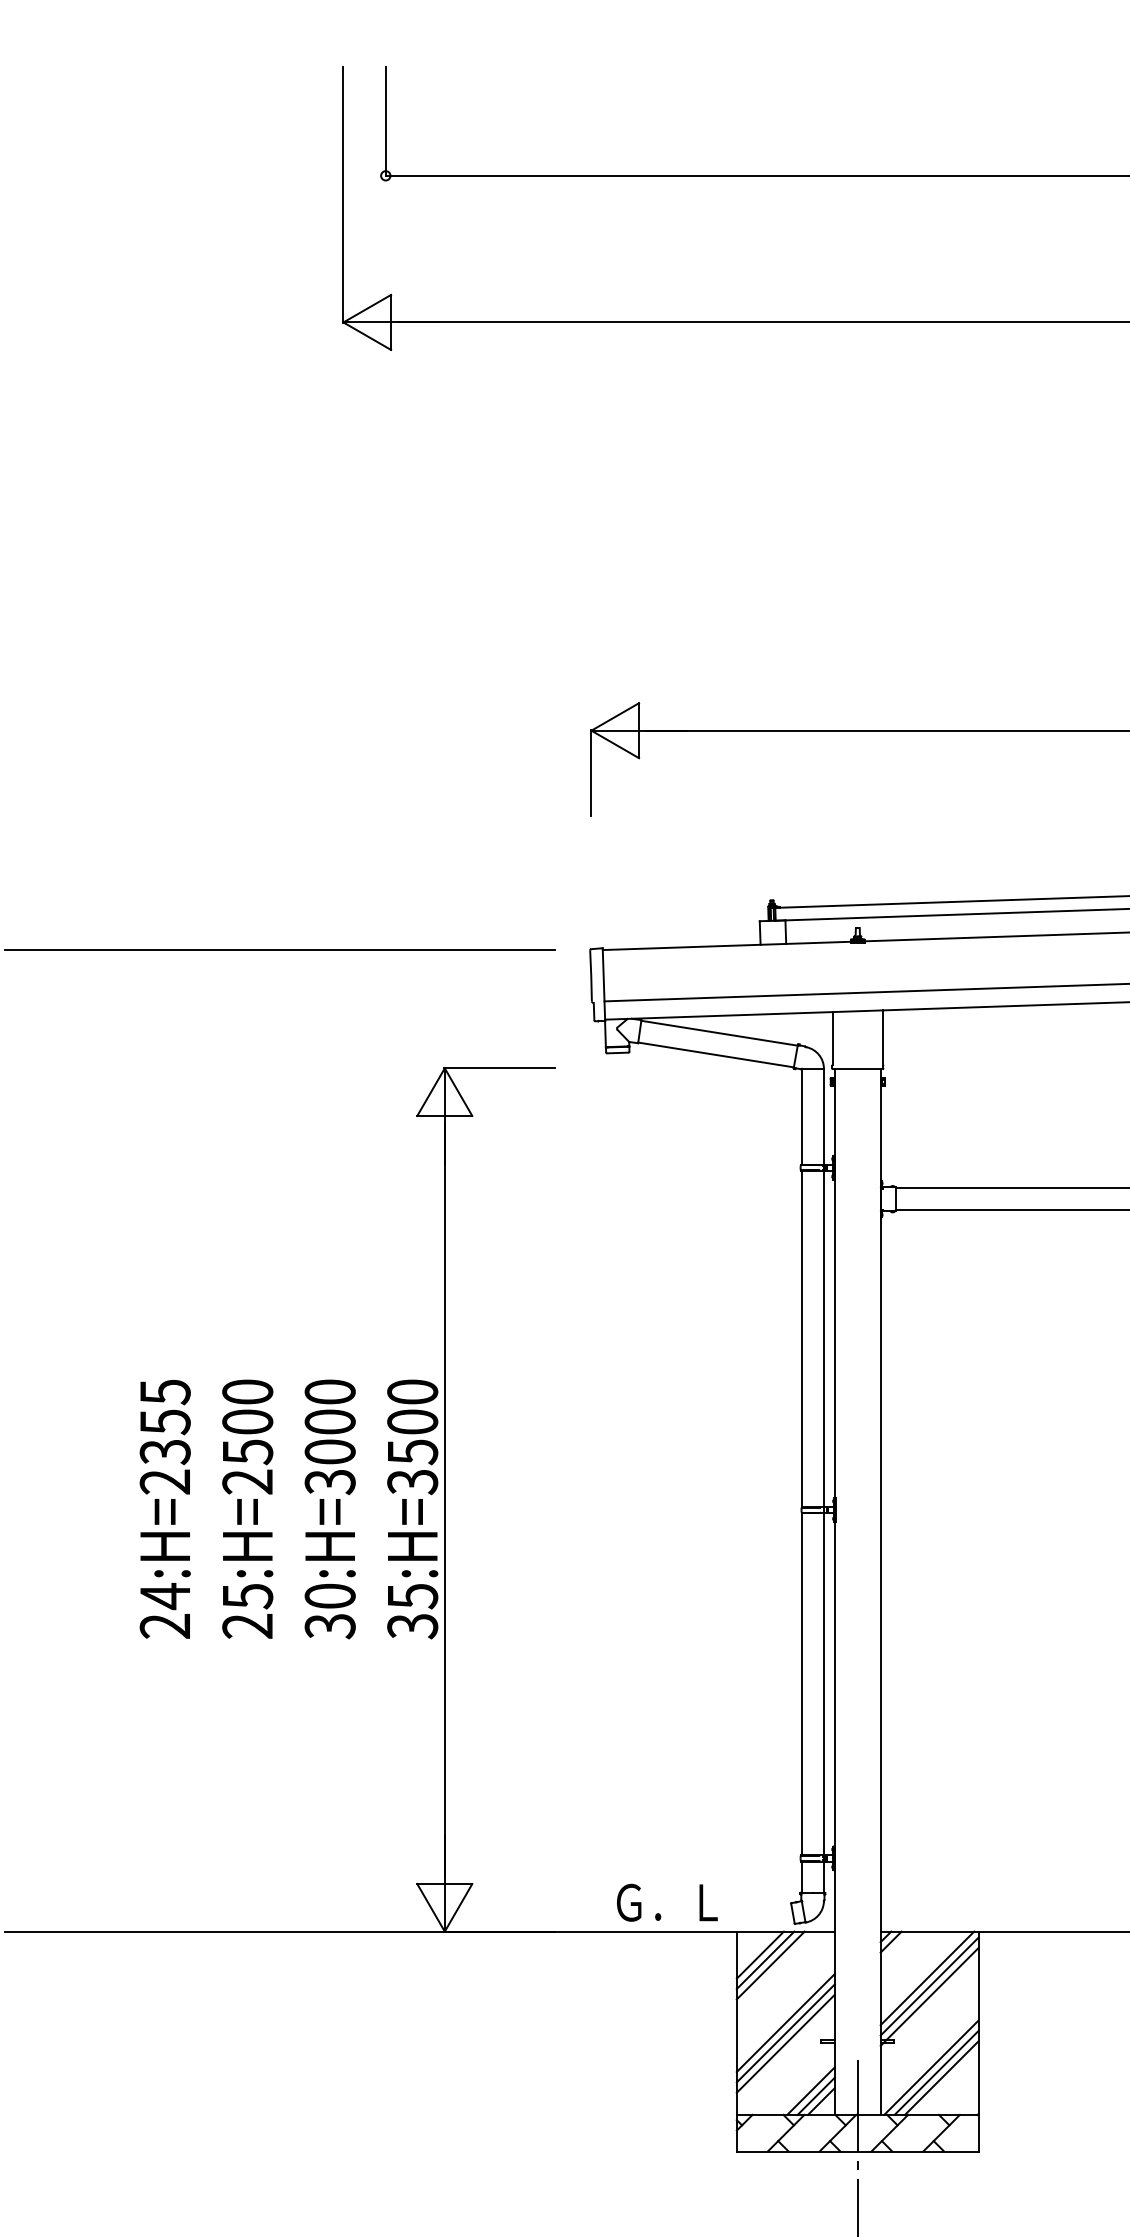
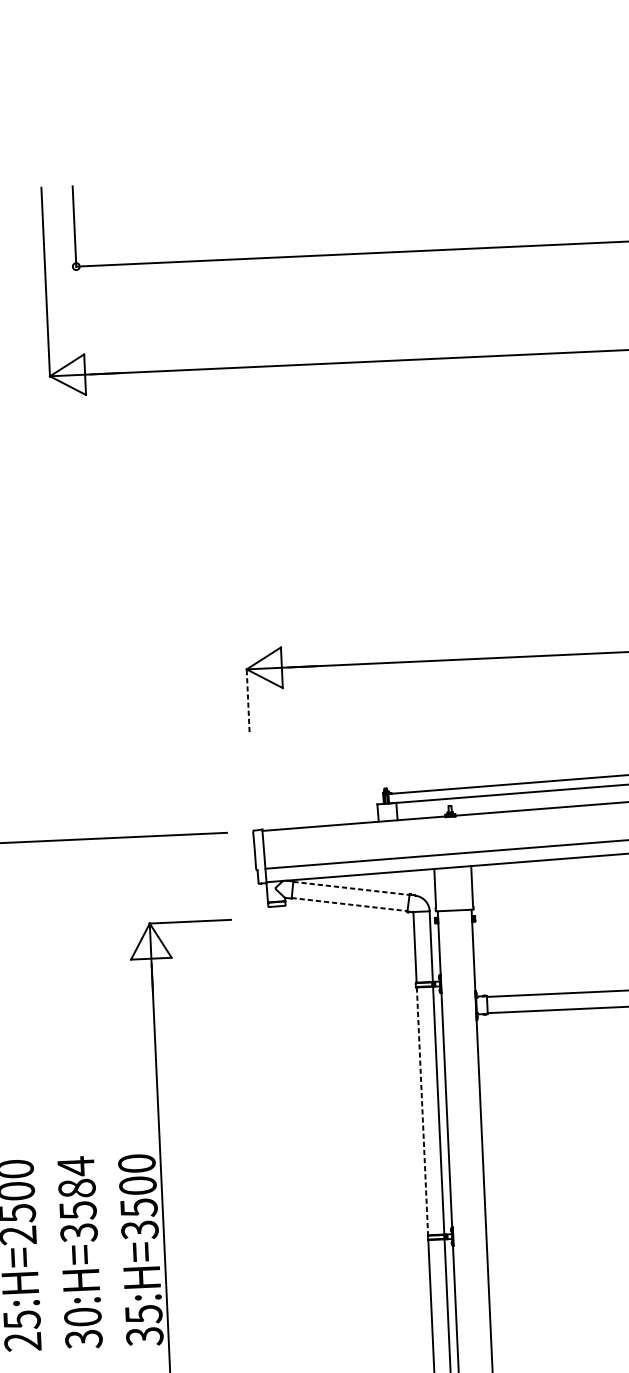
line: (591, 773) -> (248, 700), solid -> dashed
line: (720, 1033) -> (352, 888), solid -> dashed
line: (715, 1054) -> (349, 904), solid -> dashed
line: (801, 1338) -> (422, 1111), solid -> dashed
text: (329, 1421) -> (76, 1188), 30:H=3000 -> 30:H=3584

